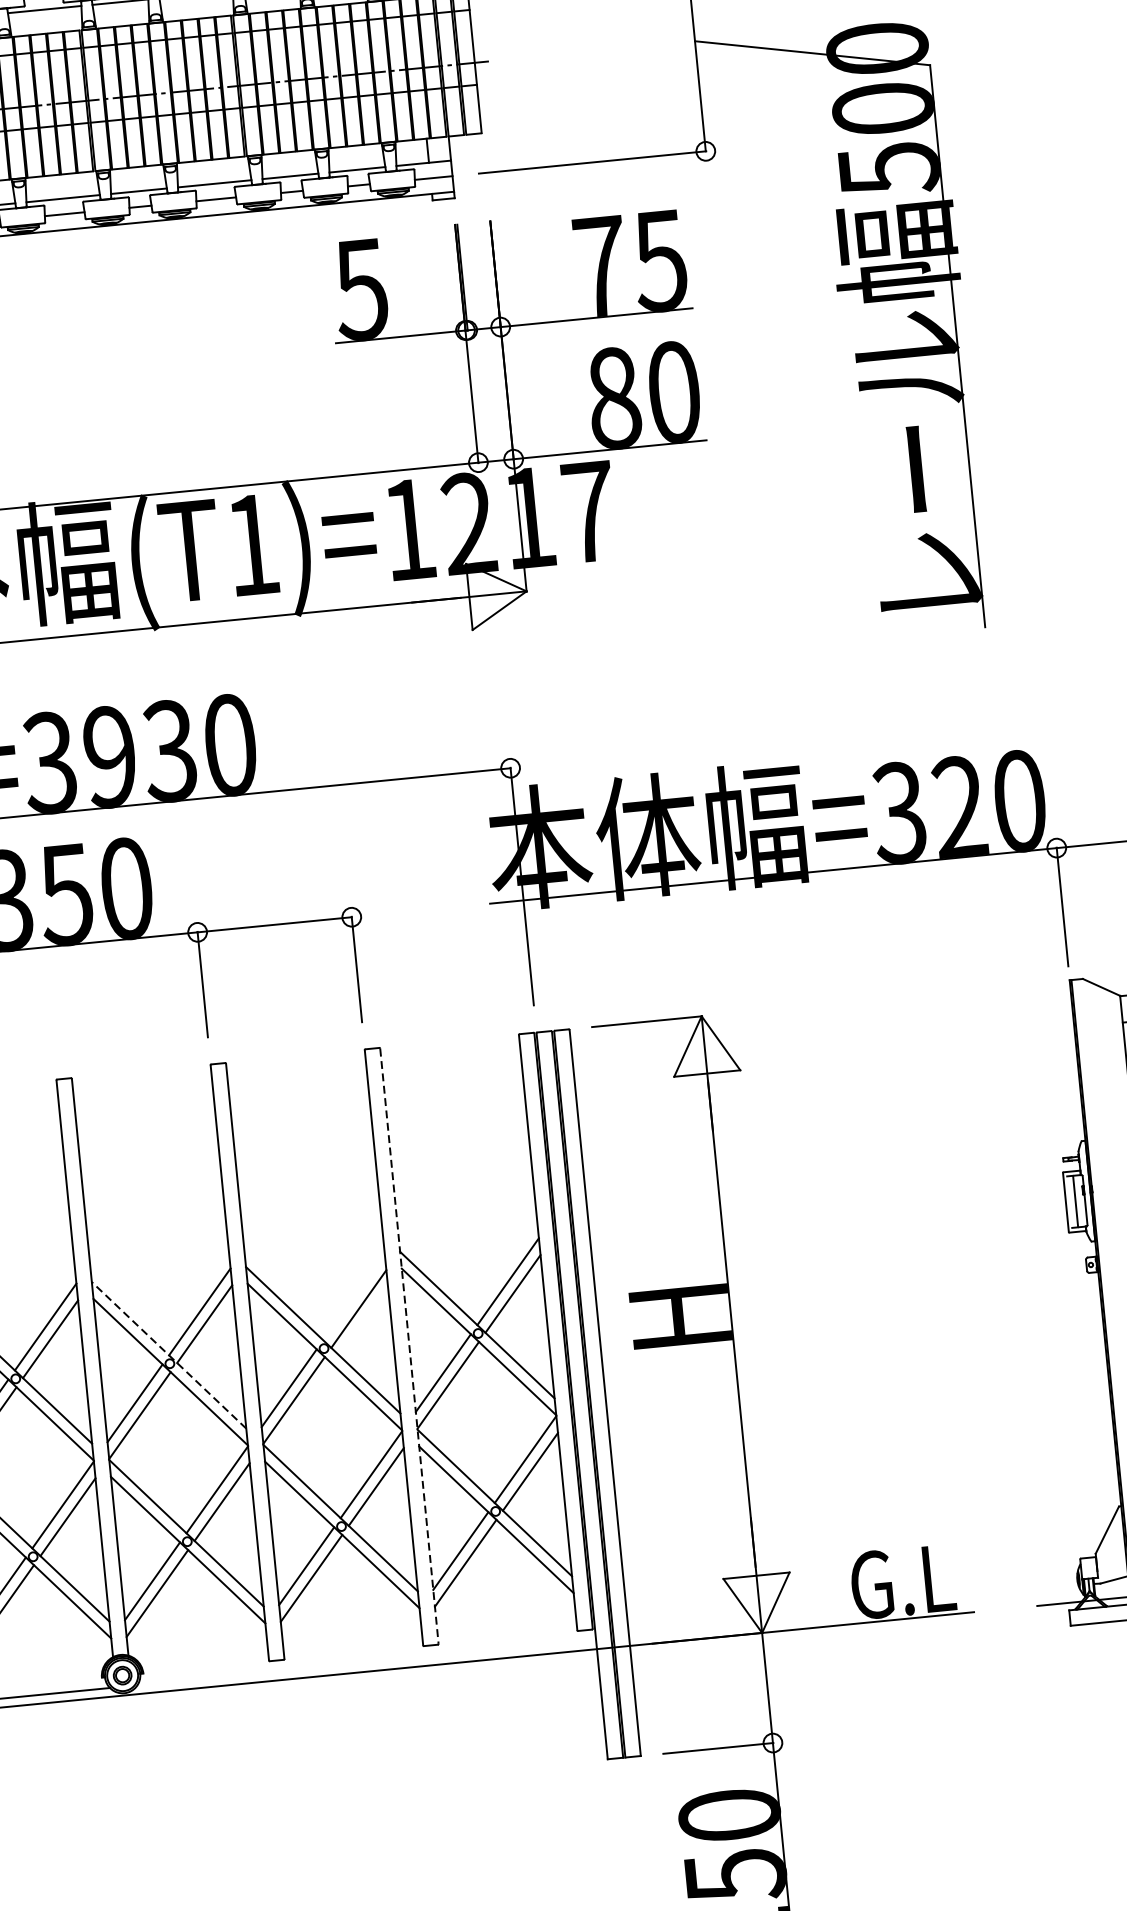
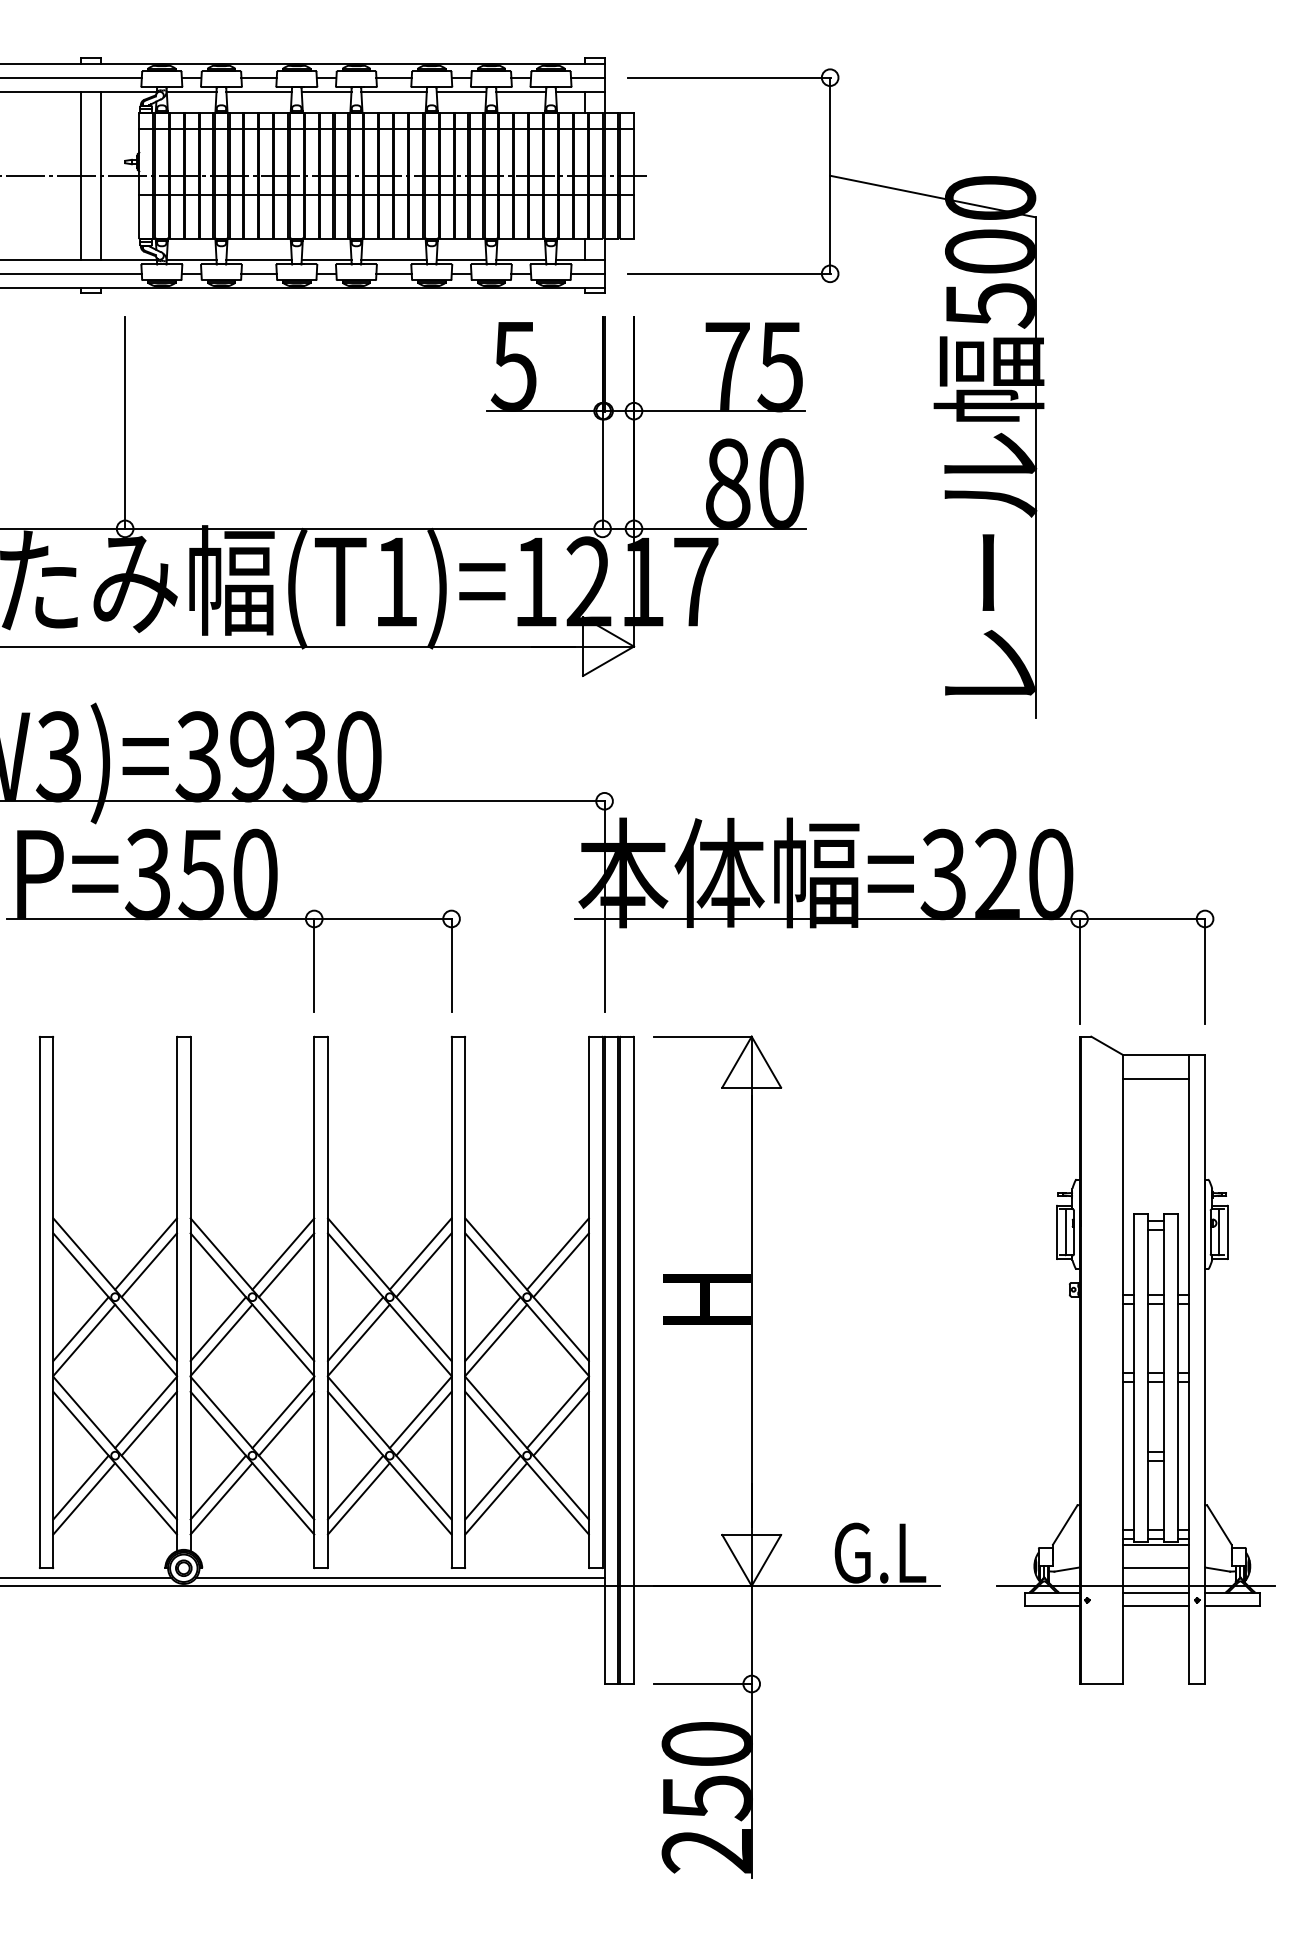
line: (353, 1296) -> (420, 1253), added
line: (409, 1346) -> (465, 1302), dashed -> solid
line: (169, 1355) -> (252, 1289), dashed -> solid
line: (367, 1663) -> (400, 1578), added

